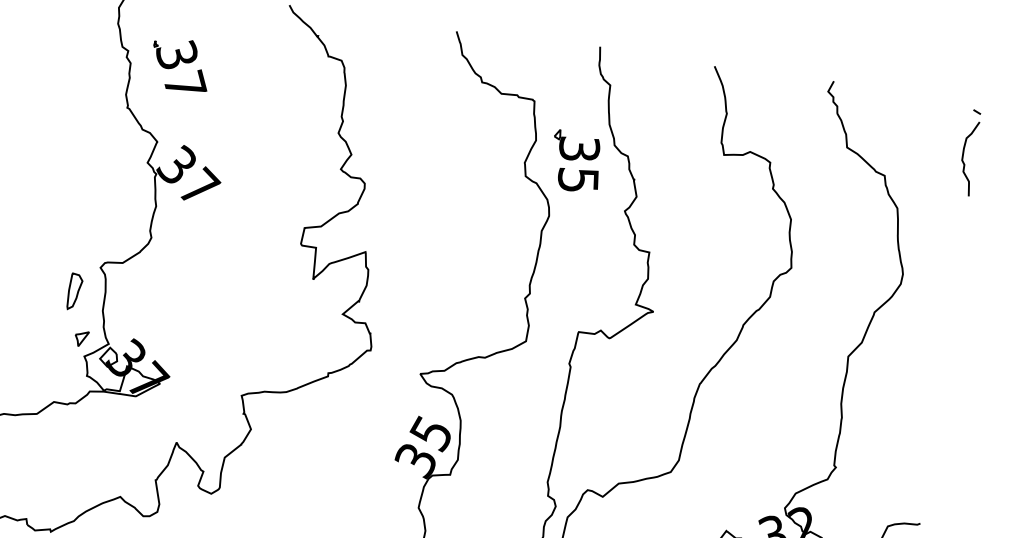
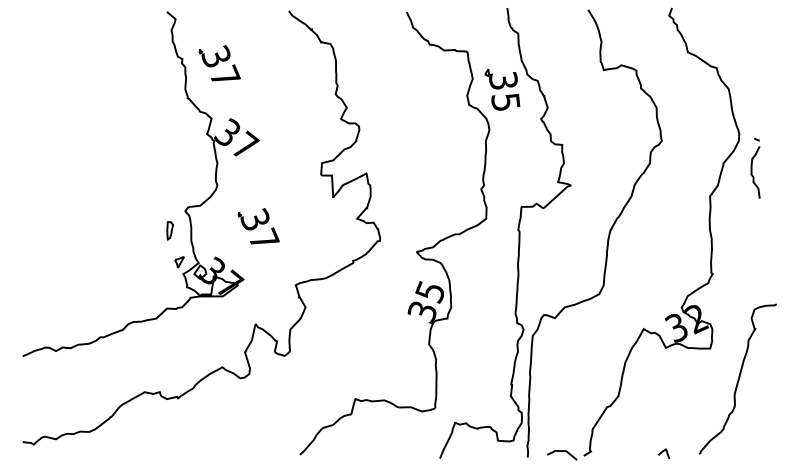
part: (969, 152) -> (755, 168), moved
part: (75, 291) -> (170, 230), size x0.7
part: (201, 304) -> (258, 226), added

